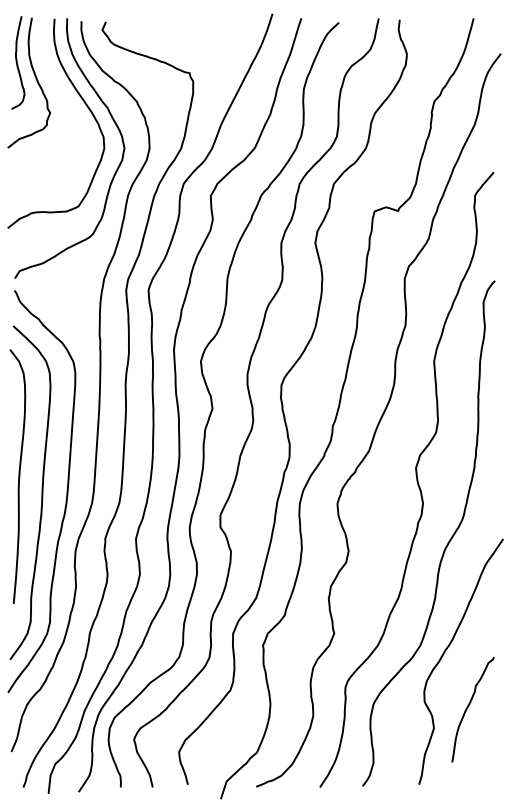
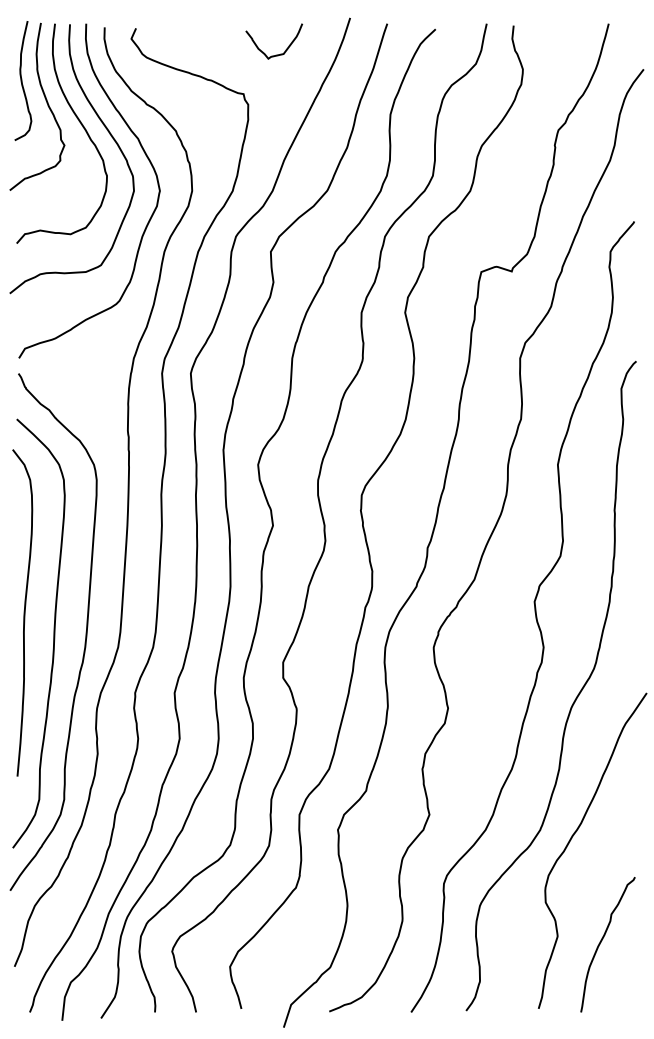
curve: (217, 41) -> (279, 53), added
curve: (60, 93) -> (77, 120), added
curve: (469, 706) -> (603, 940), moved

